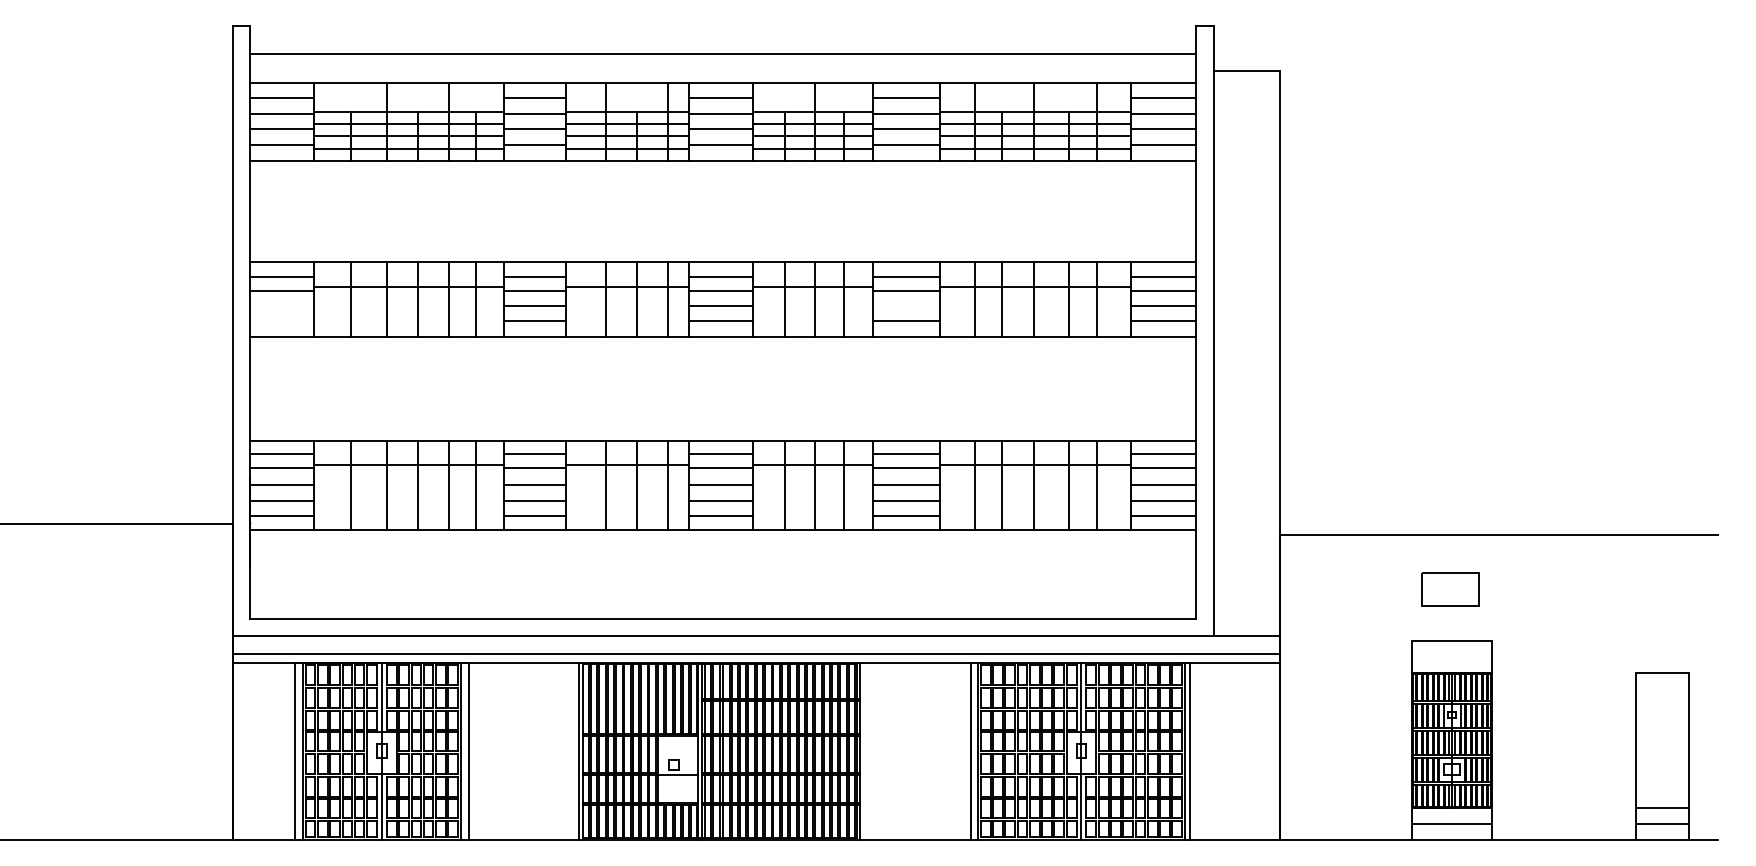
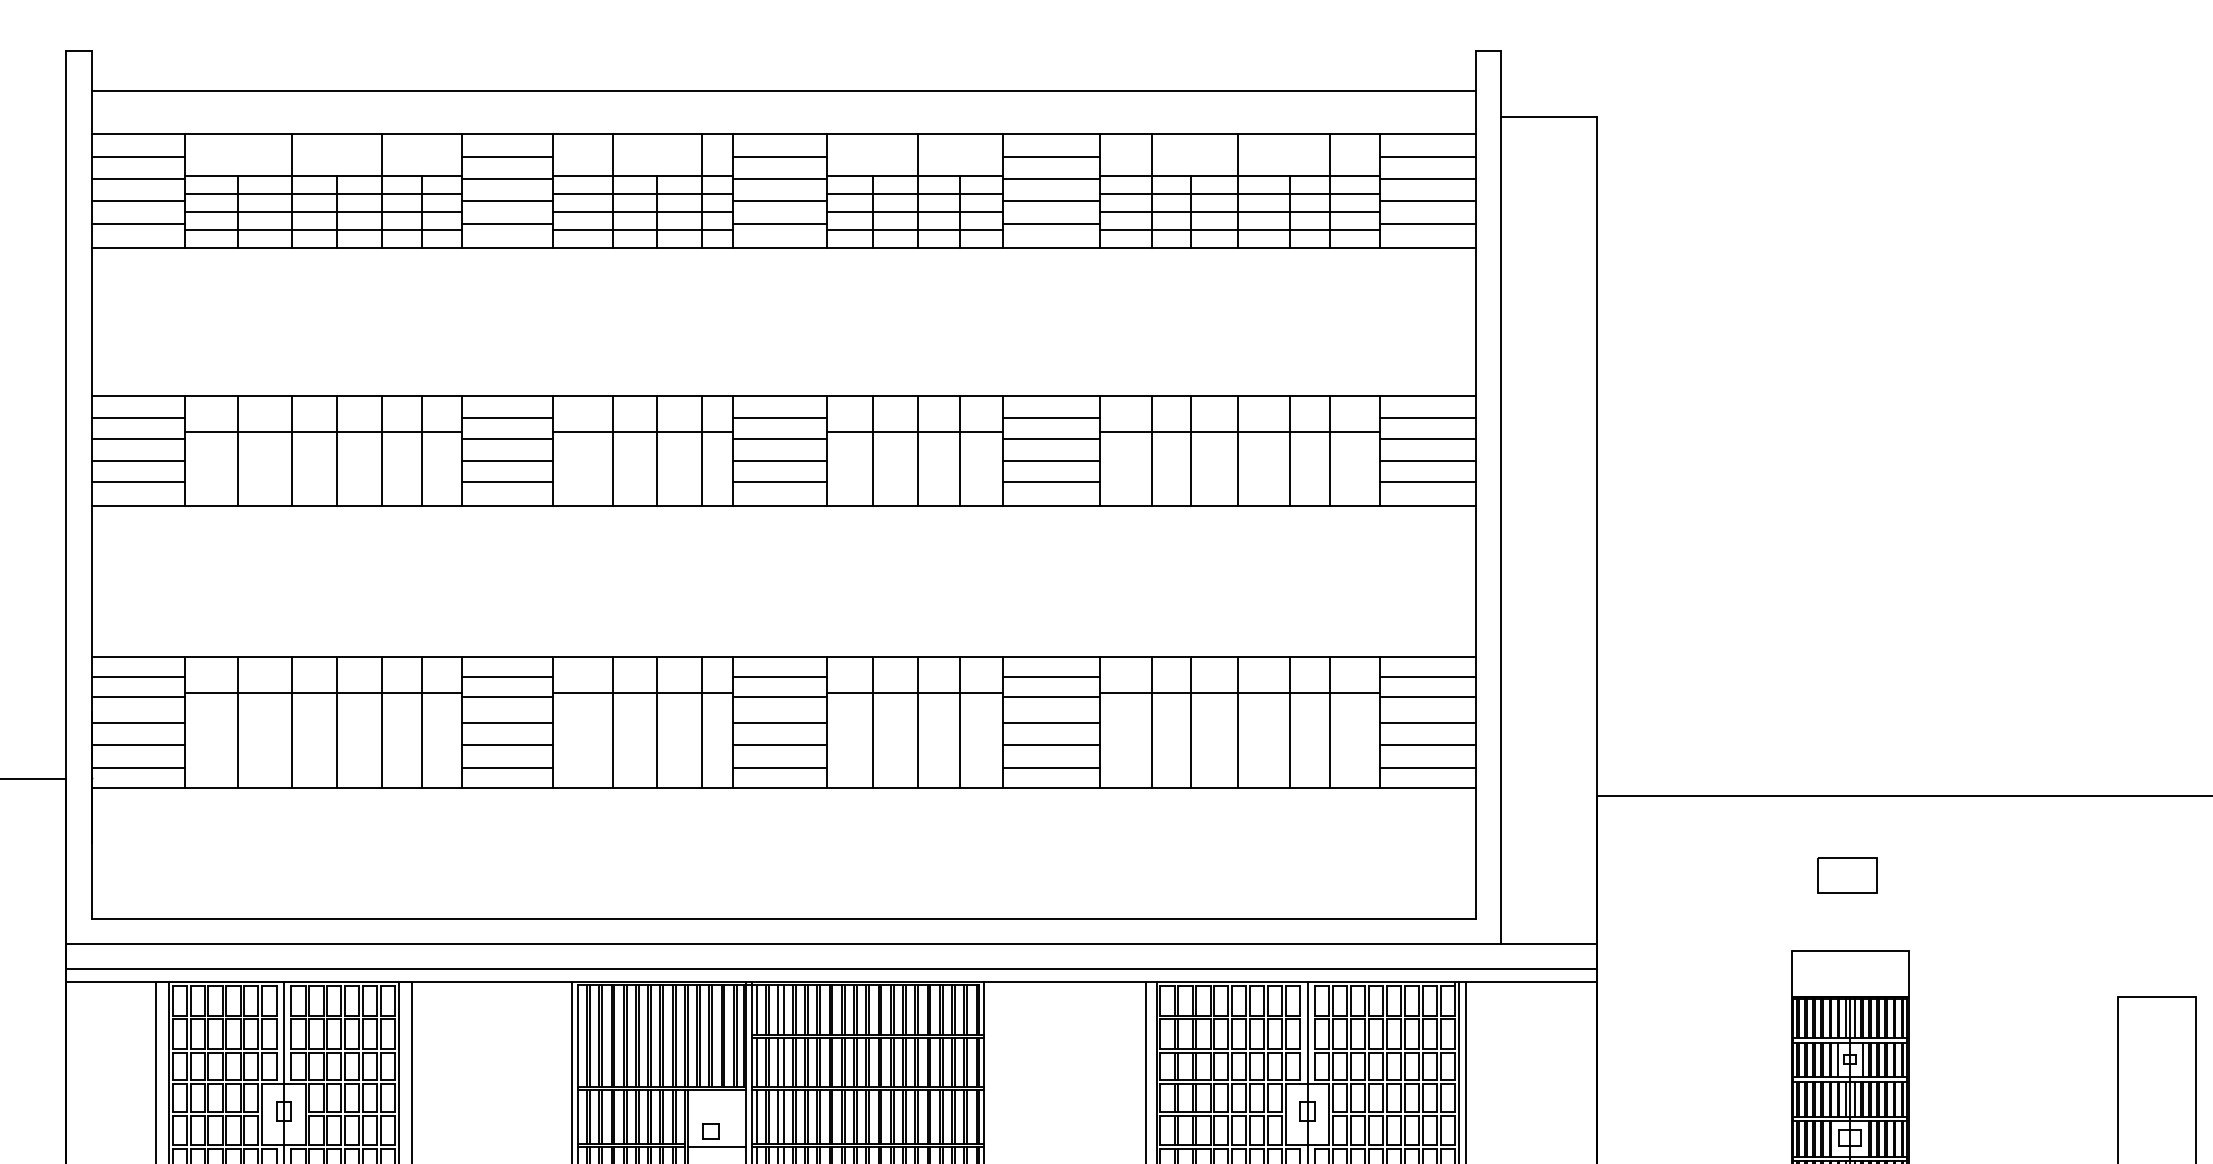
line: (282, 306) -> (138, 461), added
line: (906, 306) -> (1051, 461), added
line: (282, 321) -> (138, 483), added
part: (1450, 589) -> (1847, 875), size x0.71

